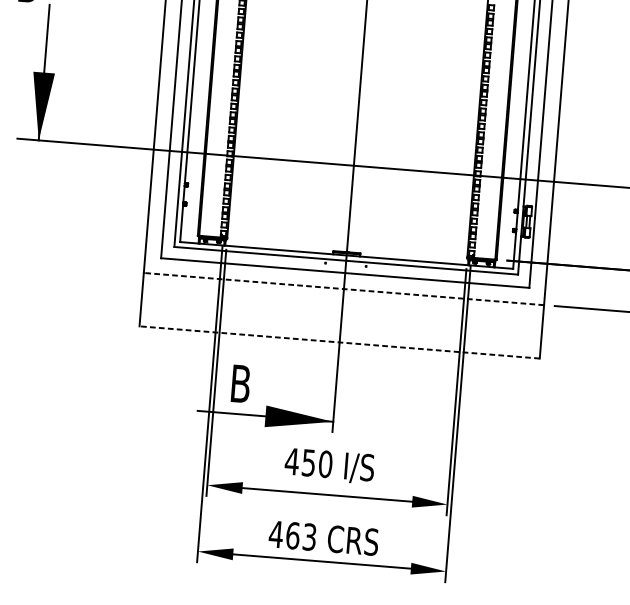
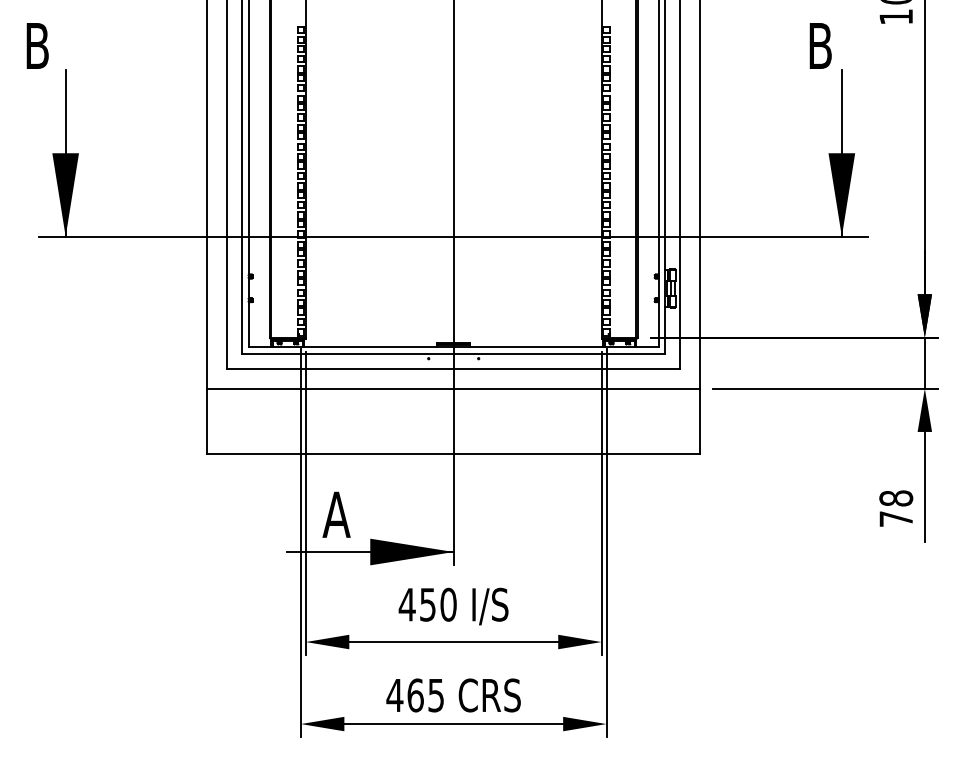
line: (343, 288) -> (453, 388), dashed -> solid
line: (339, 342) -> (453, 454), dashed -> solid
text: (240, 383) -> (336, 514), B -> A
text: (309, 536) -> (436, 694), 463 -> 465

